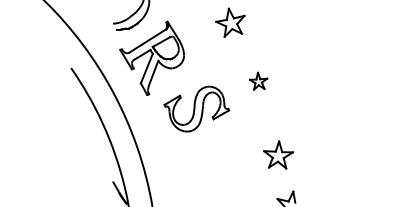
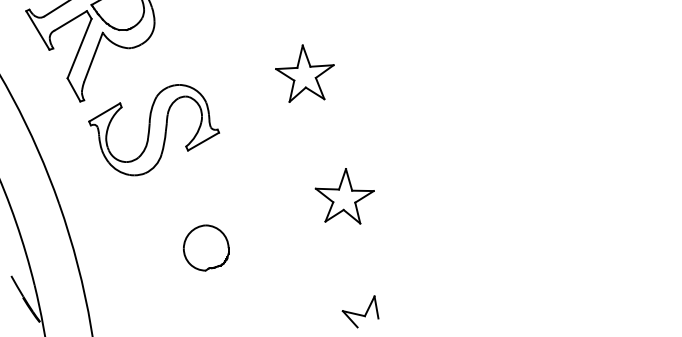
part: (258, 81) -> (304, 74), size x1.67
part: (196, 108) -> (153, 128), moved
part: (278, 154) -> (344, 195), moved
part: (209, 167) -> (205, 247), added

